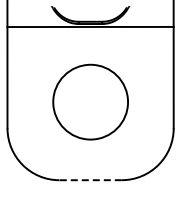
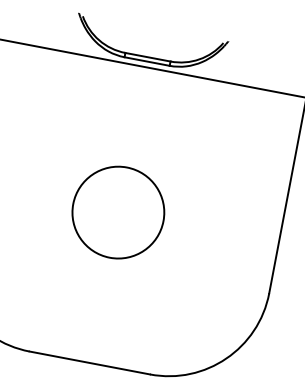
circle: (90, 102) -> (118, 212), size x0.62
line: (90, 180) -> (89, 363), dashed -> solid

